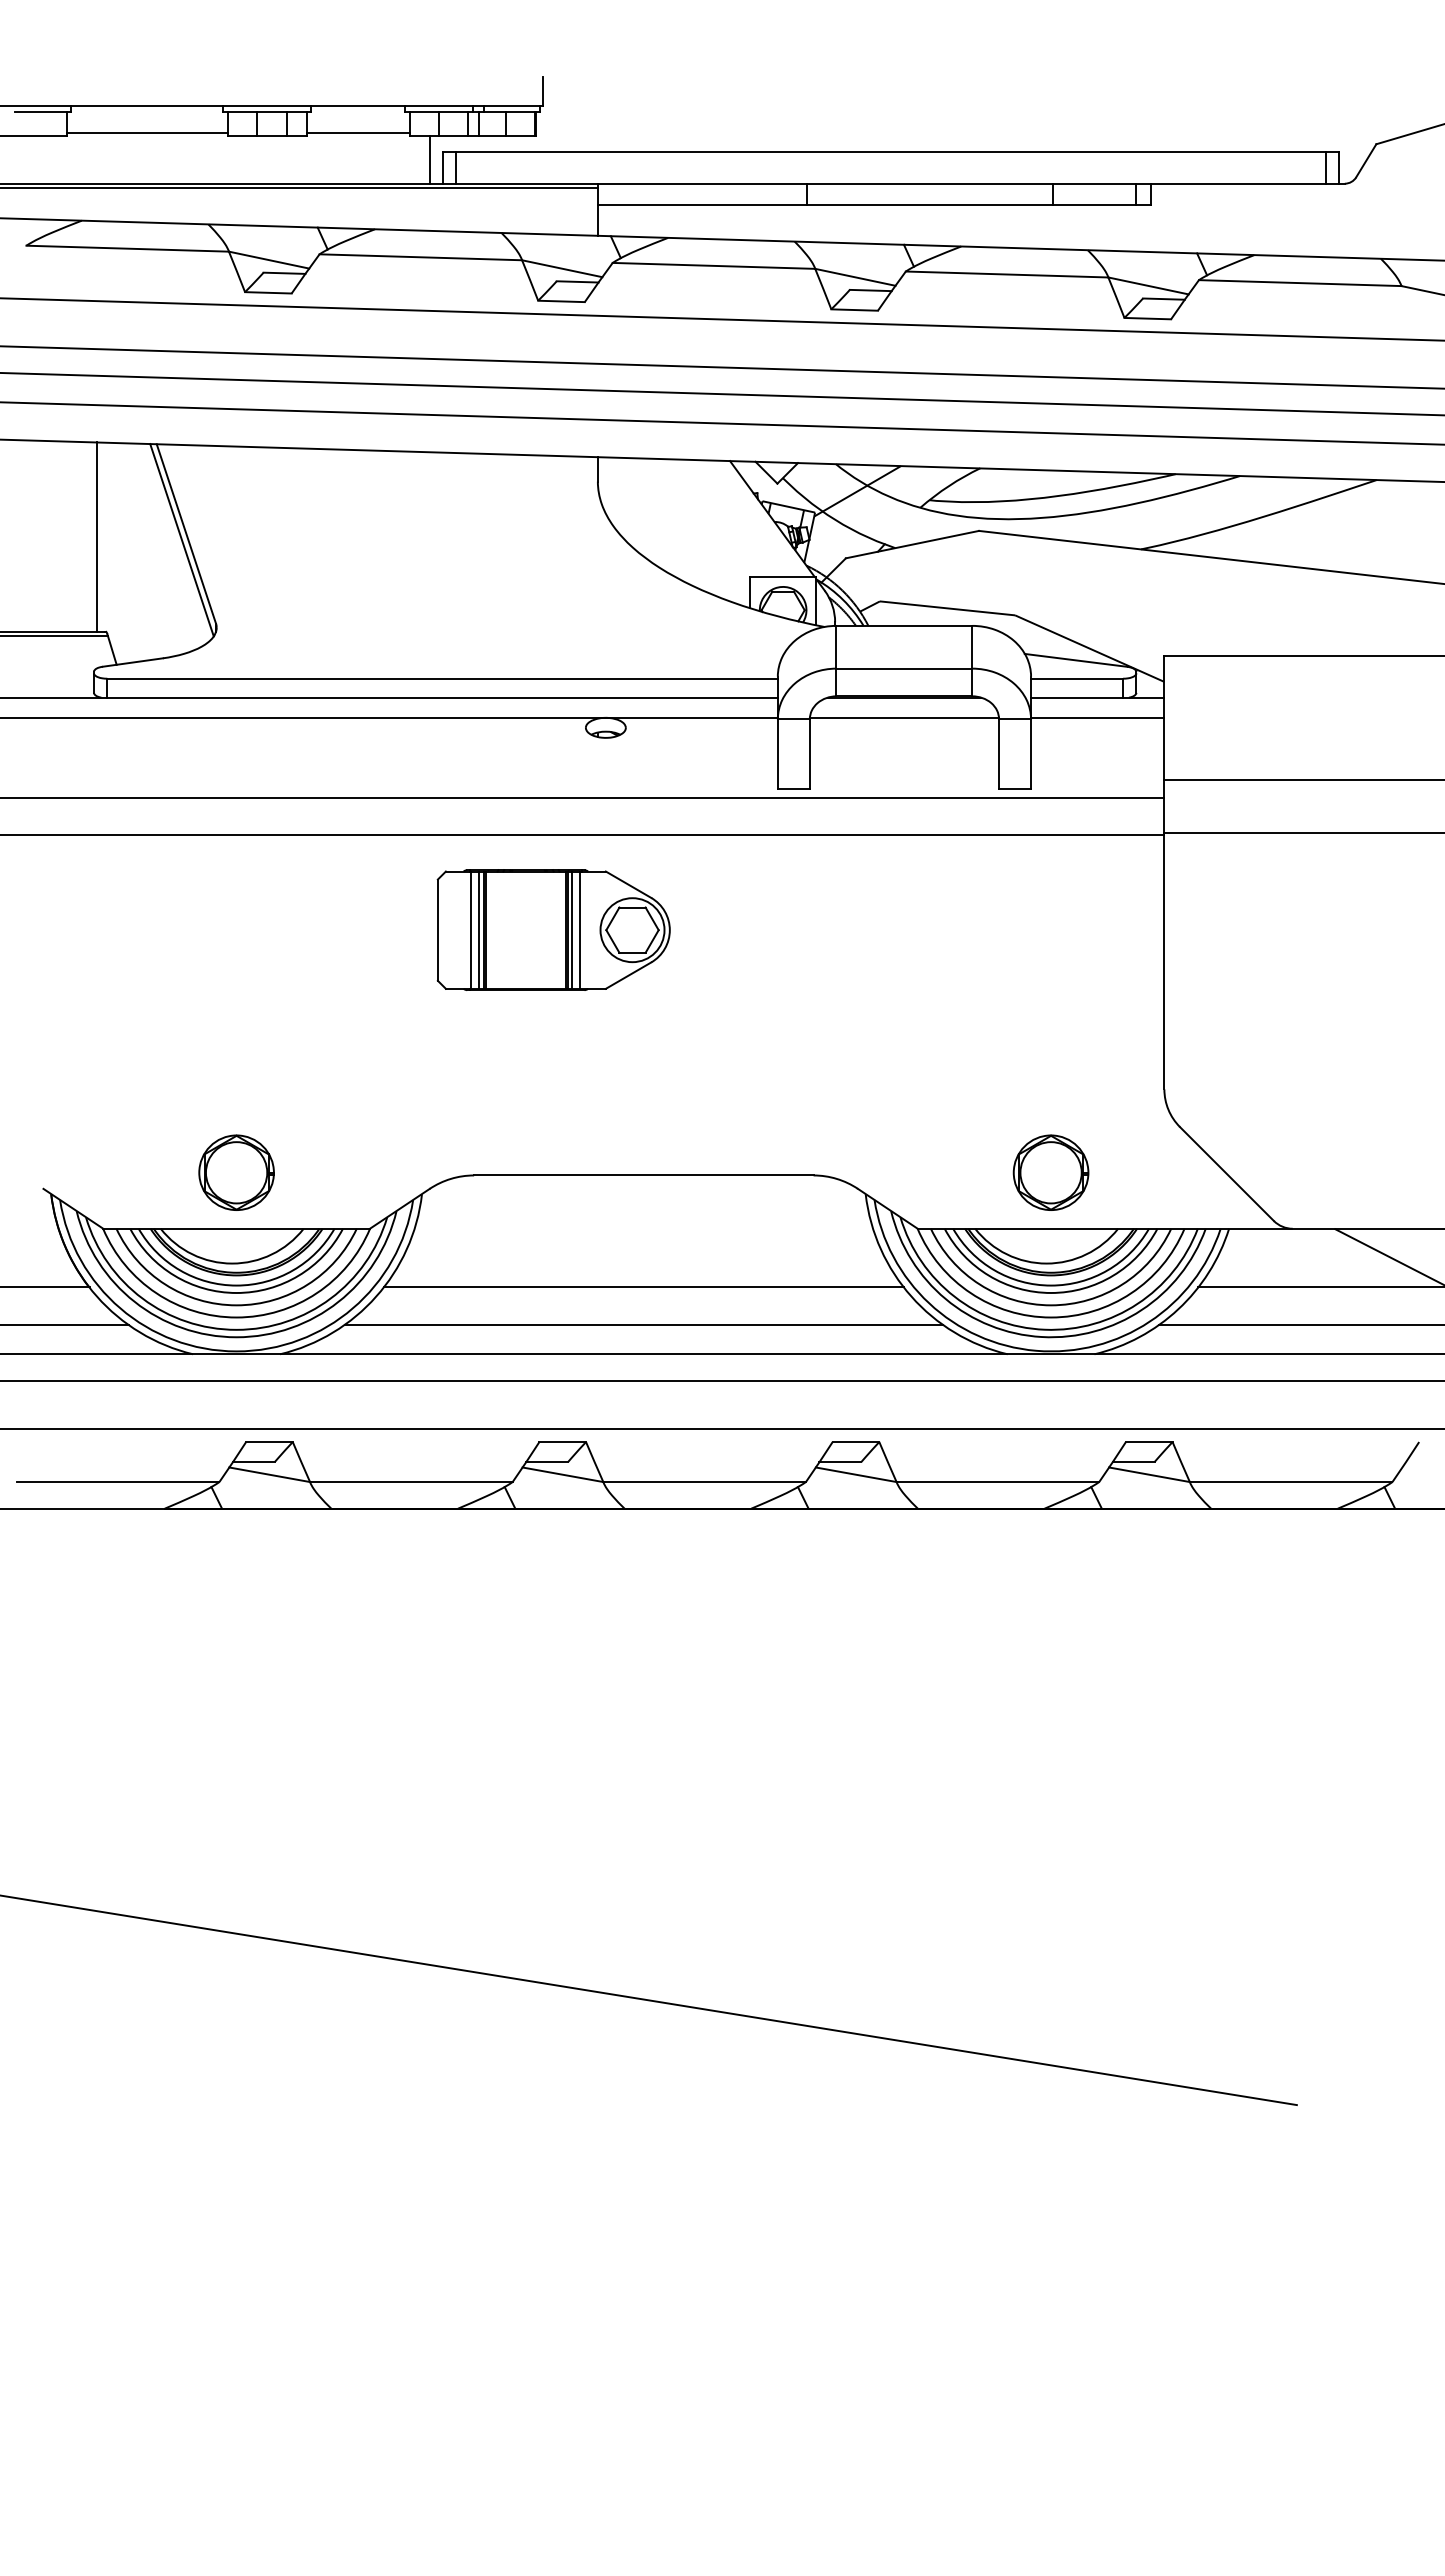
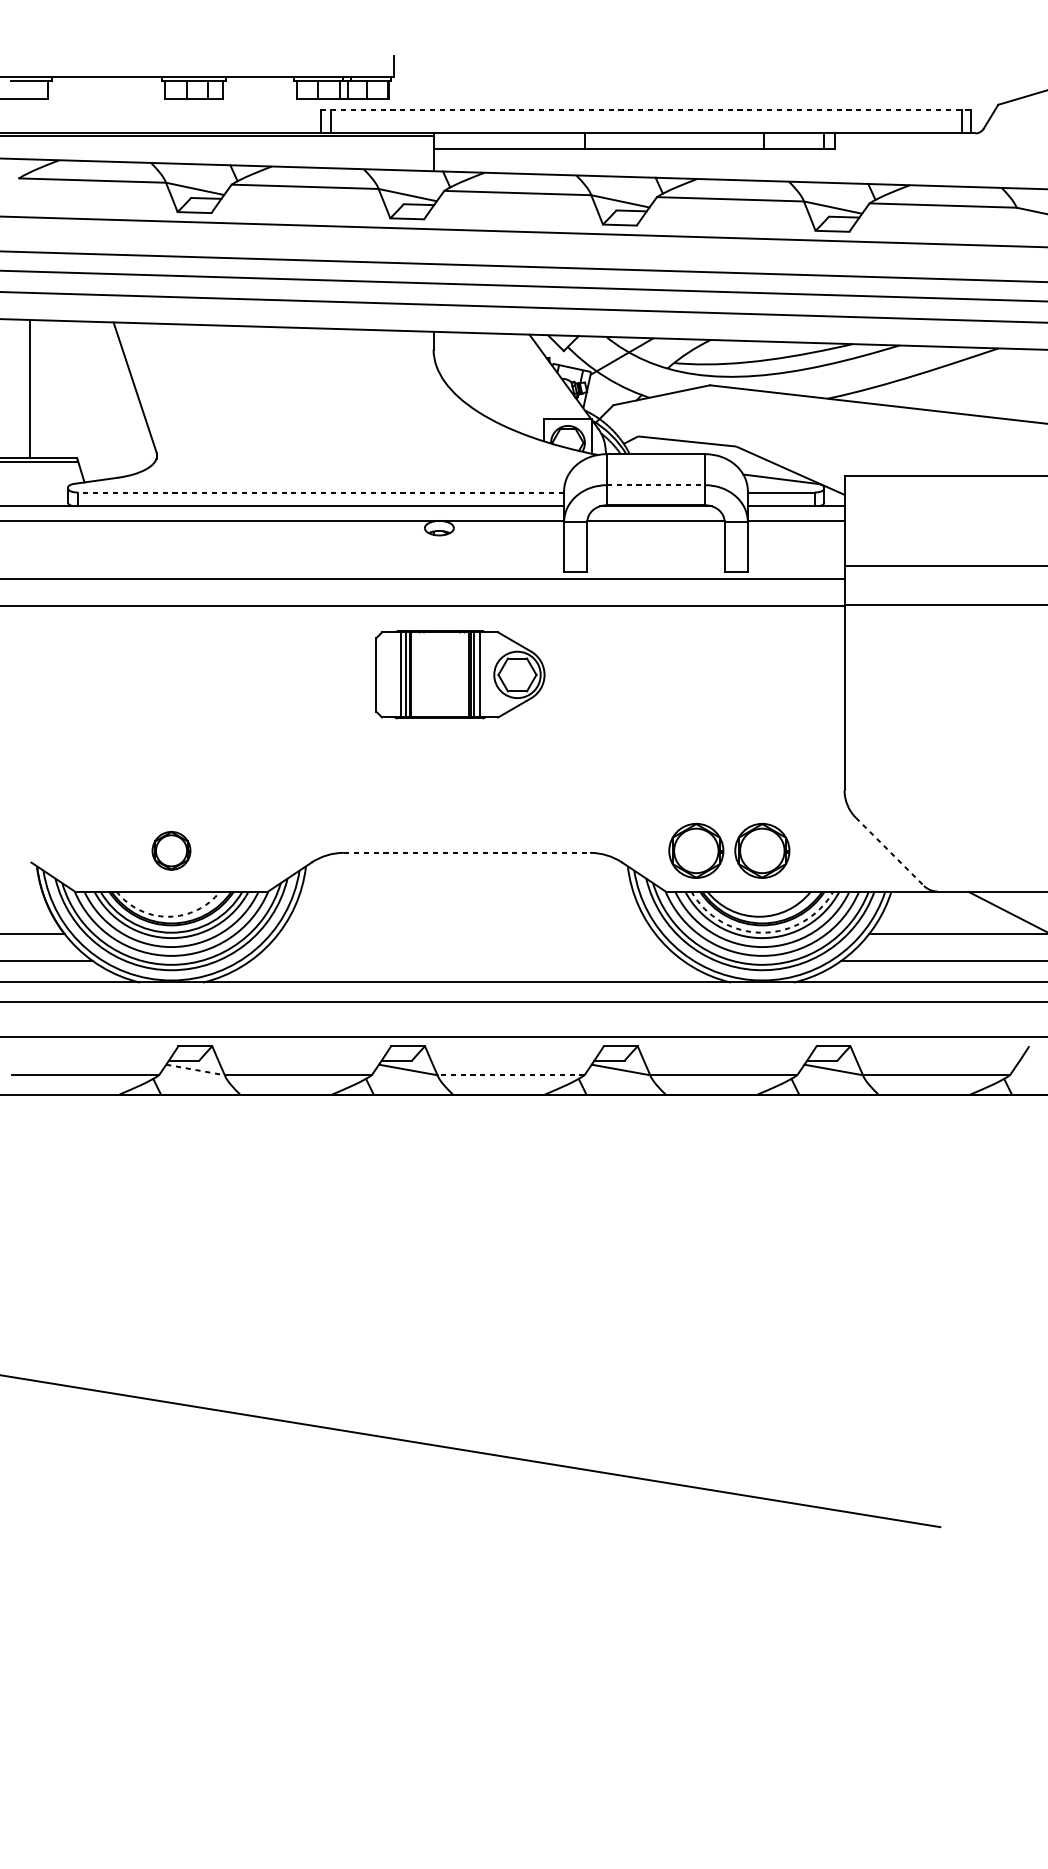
line: (147, 133) -> (106, 97), removed
line: (357, 133) -> (259, 97), removed
line: (891, 151) -> (646, 110), solid -> dashed
line: (429, 159) -> (311, 115), removed
line: (96, 536) -> (29, 389), moved
line: (181, 540) -> (131, 392), removed
line: (904, 668) -> (656, 485), solid -> dashed
line: (442, 678) -> (320, 492), solid -> dashed
part: (553, 929) -> (460, 674), moved
part: (236, 1172) -> (171, 850), size x0.7
part: (959, 1172) -> (695, 850), added
line: (1227, 1174) -> (890, 852), solid -> dashed
line: (643, 1175) -> (466, 852), solid -> dashed
arc: (232, 1263) -> (168, 916), solid -> dashed
arc: (1051, 1285) -> (762, 932), solid -> dashed
line: (643, 1287) -> (466, 934), removed
line: (643, 1324) -> (466, 960), removed
line: (270, 1474) -> (196, 1069), solid -> dashed
line: (704, 1482) -> (510, 1075), solid -> dashed

